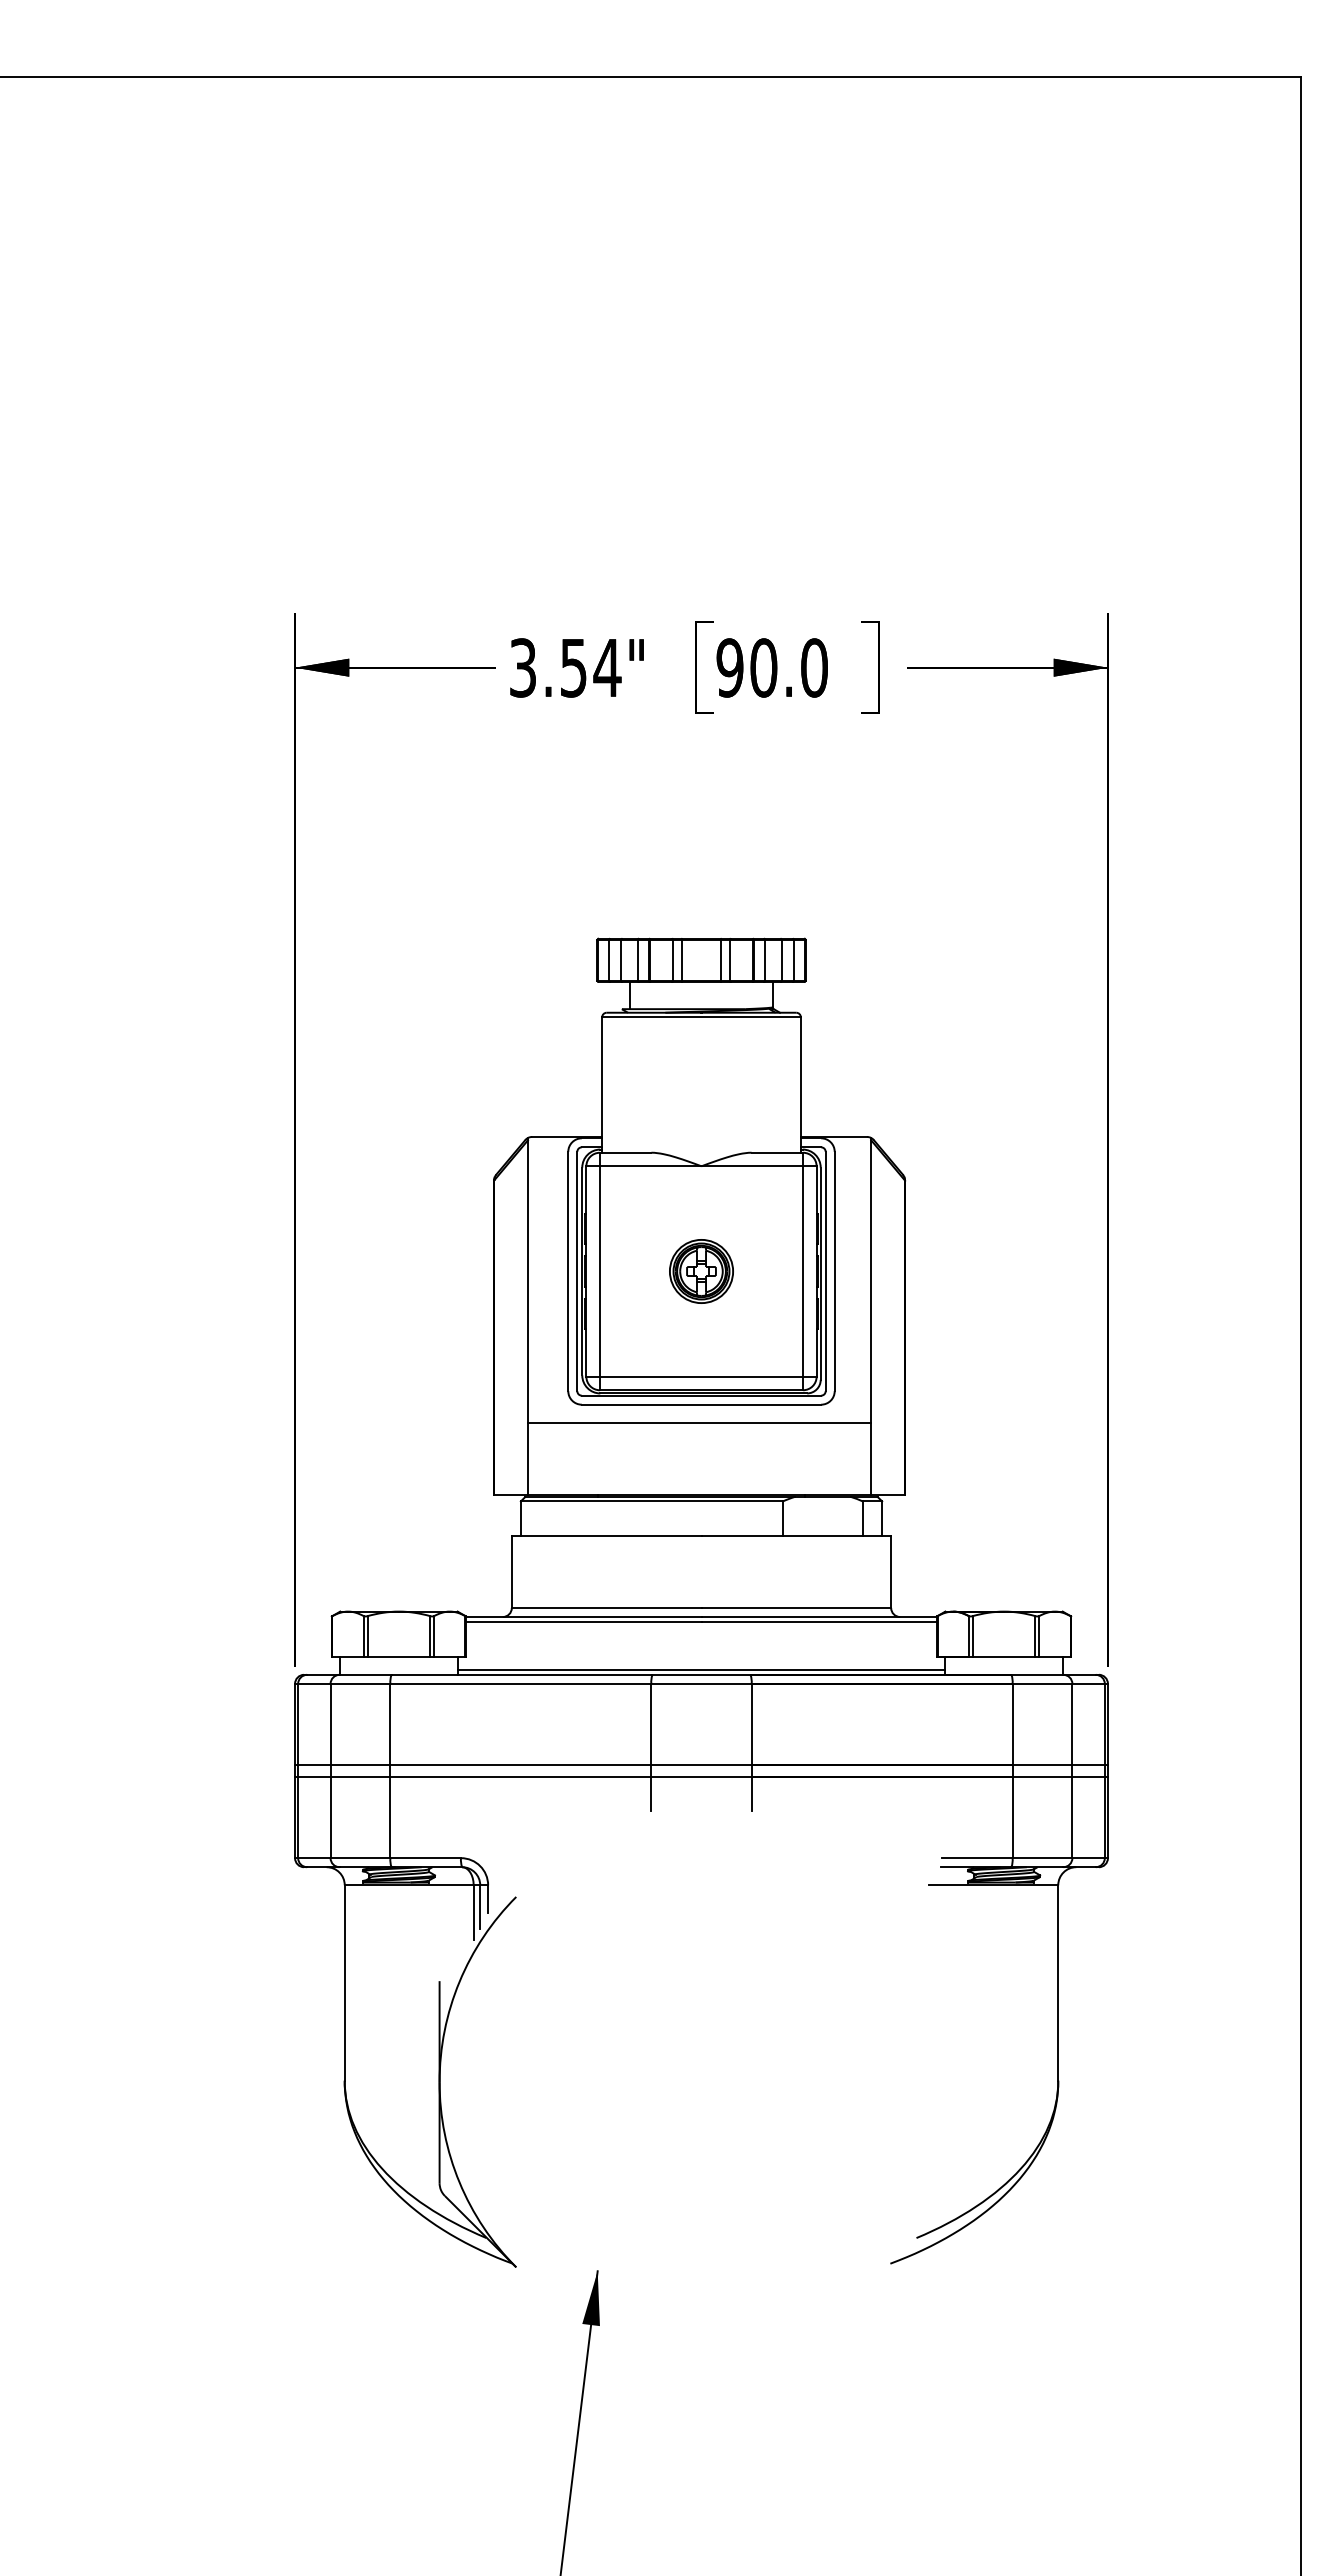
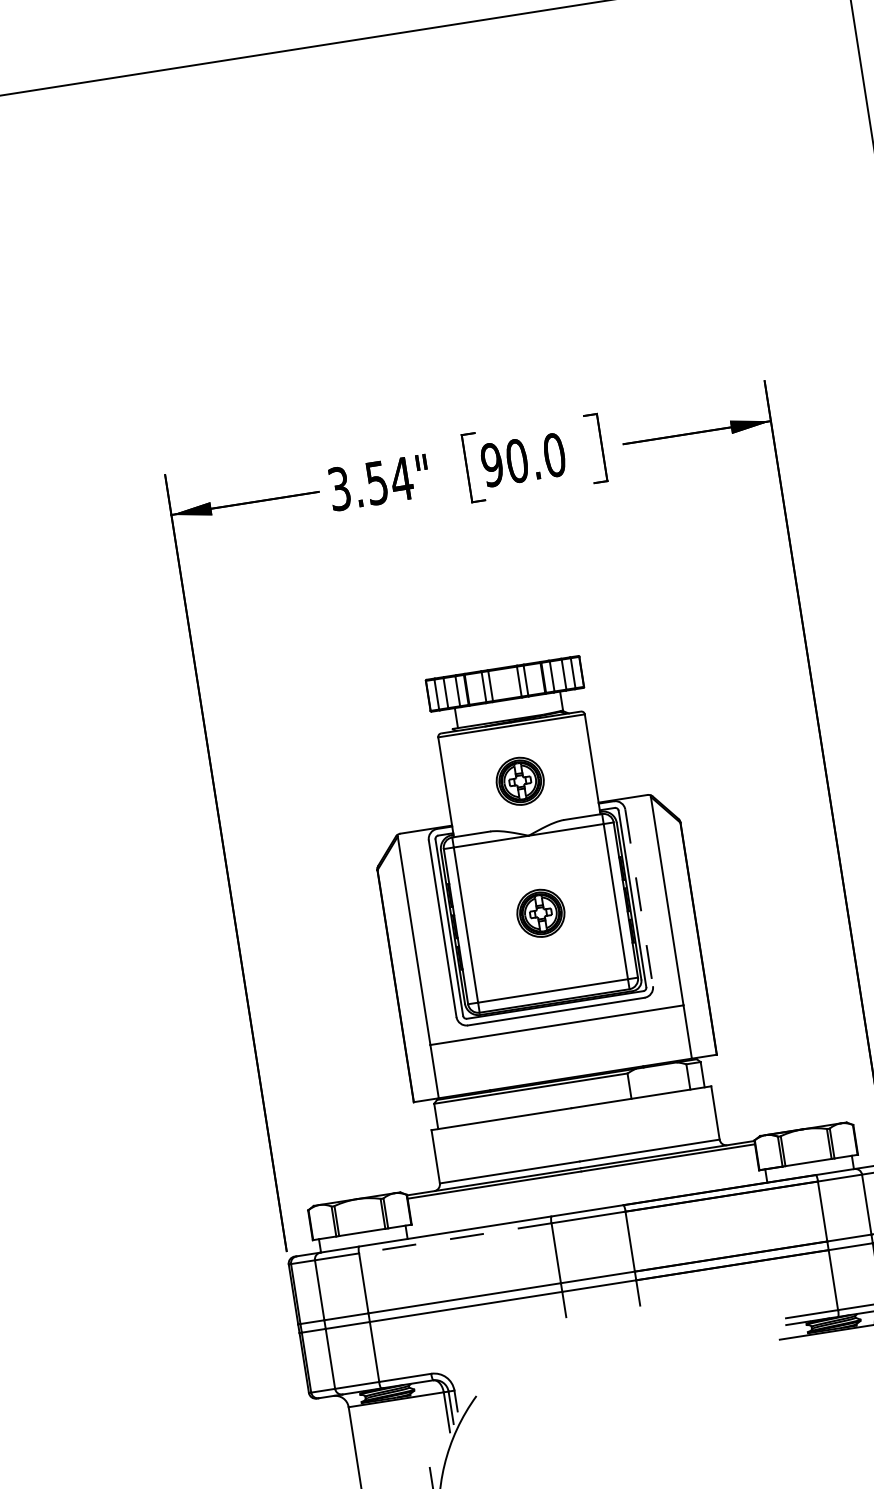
part: (701, 1092) -> (520, 781), added
line: (834, 1271) -> (639, 897), solid -> dashed
line: (701, 1670) -> (586, 1207), removed
line: (520, 1683) -> (455, 1238), solid -> dashed

